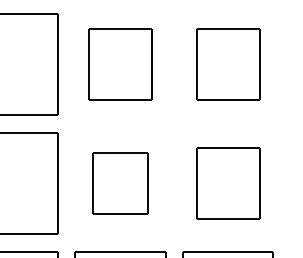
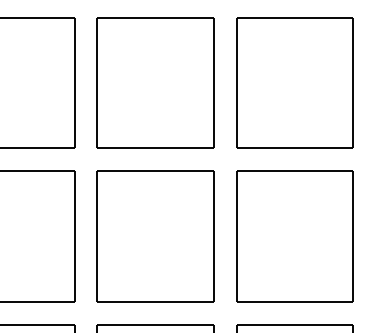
part: (120, 64) -> (155, 83), size x1.43
part: (227, 64) -> (293, 83), size x1.43
part: (120, 183) -> (155, 236), size x1.67
part: (227, 183) -> (293, 236), size x1.43

